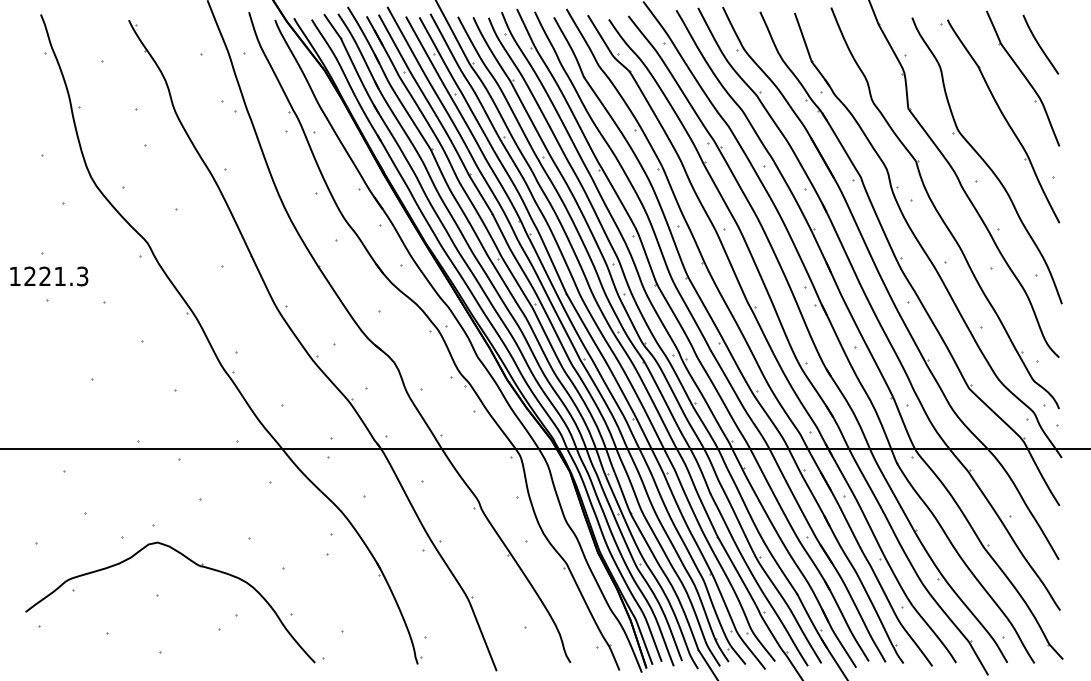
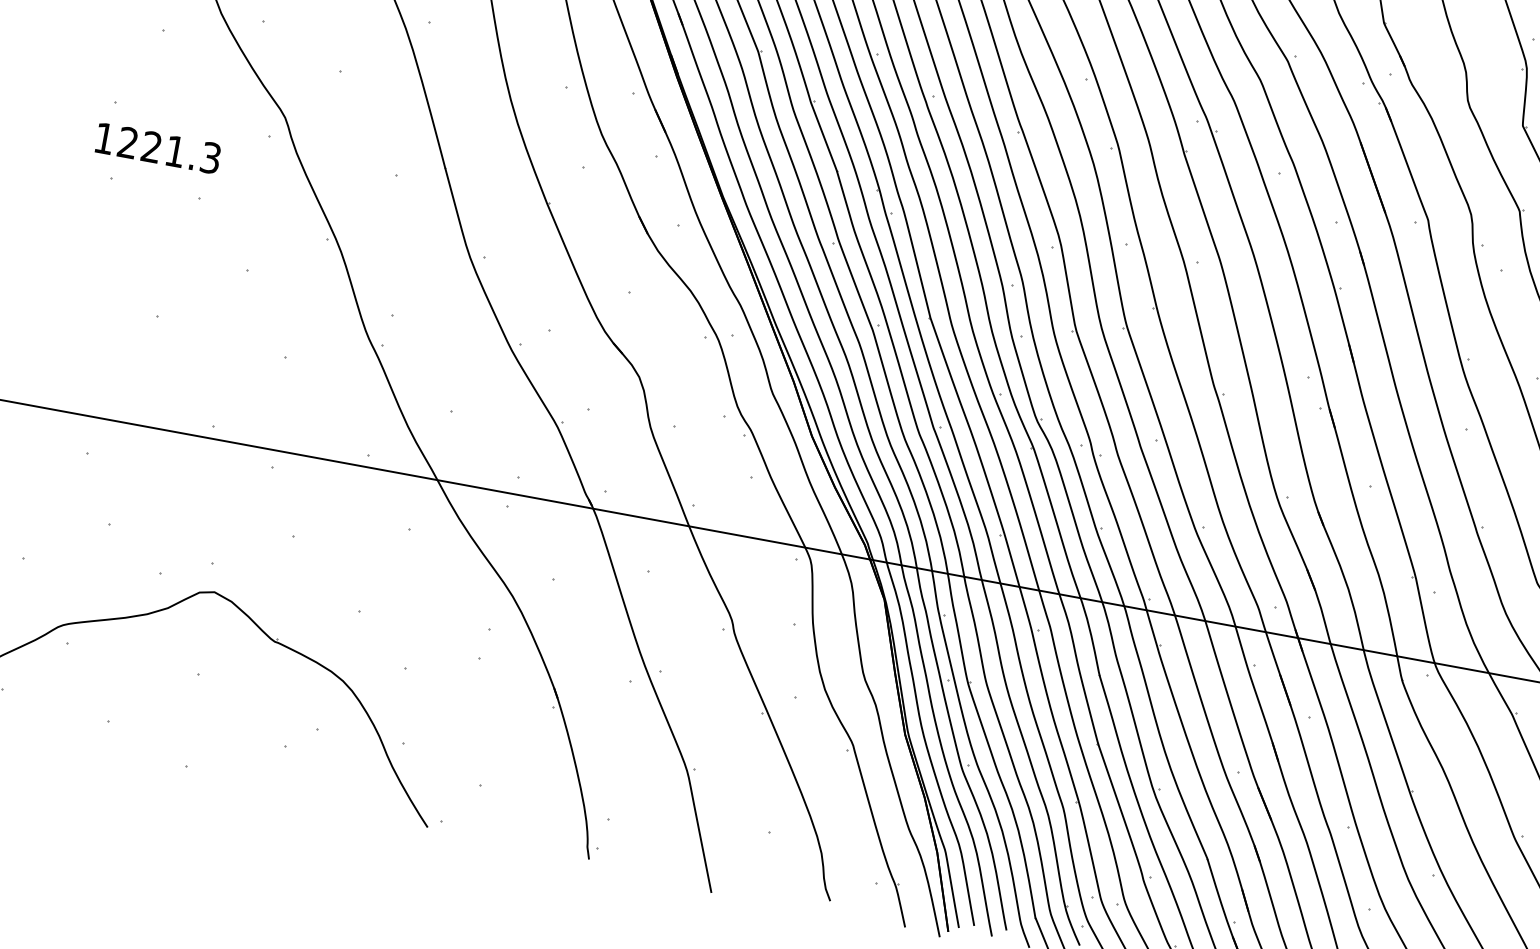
text: (49, 276) -> (158, 148), moved

